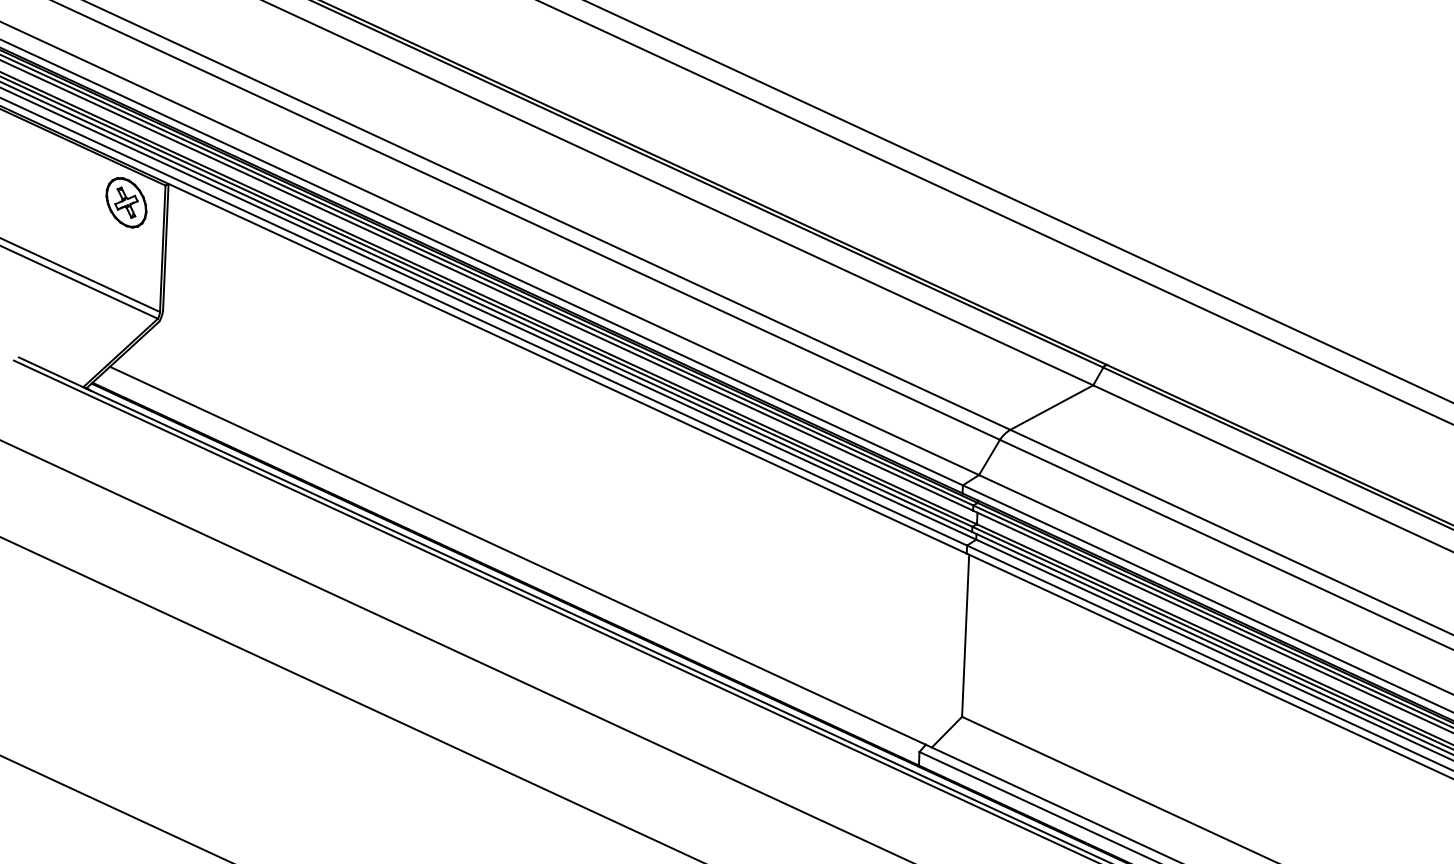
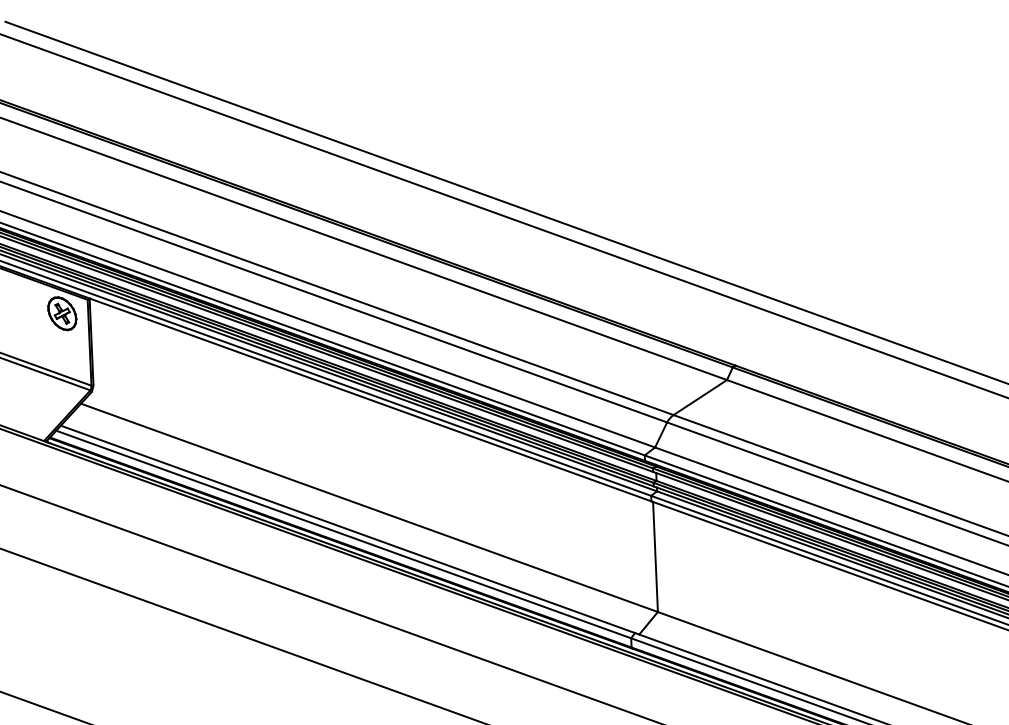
line: (552, 526) -> (369, 507), added
line: (510, 562) -> (343, 534), added

